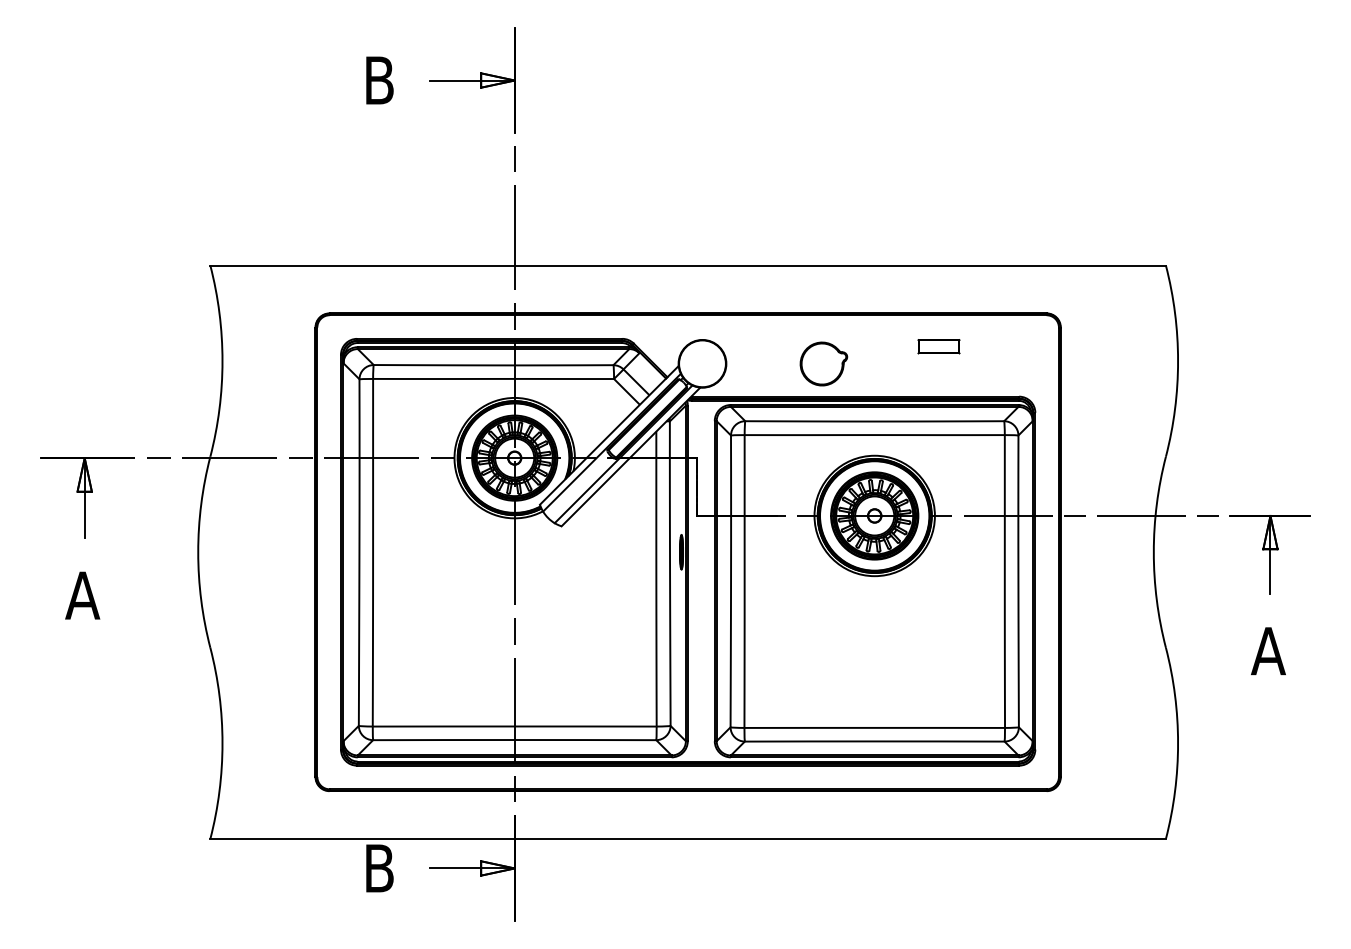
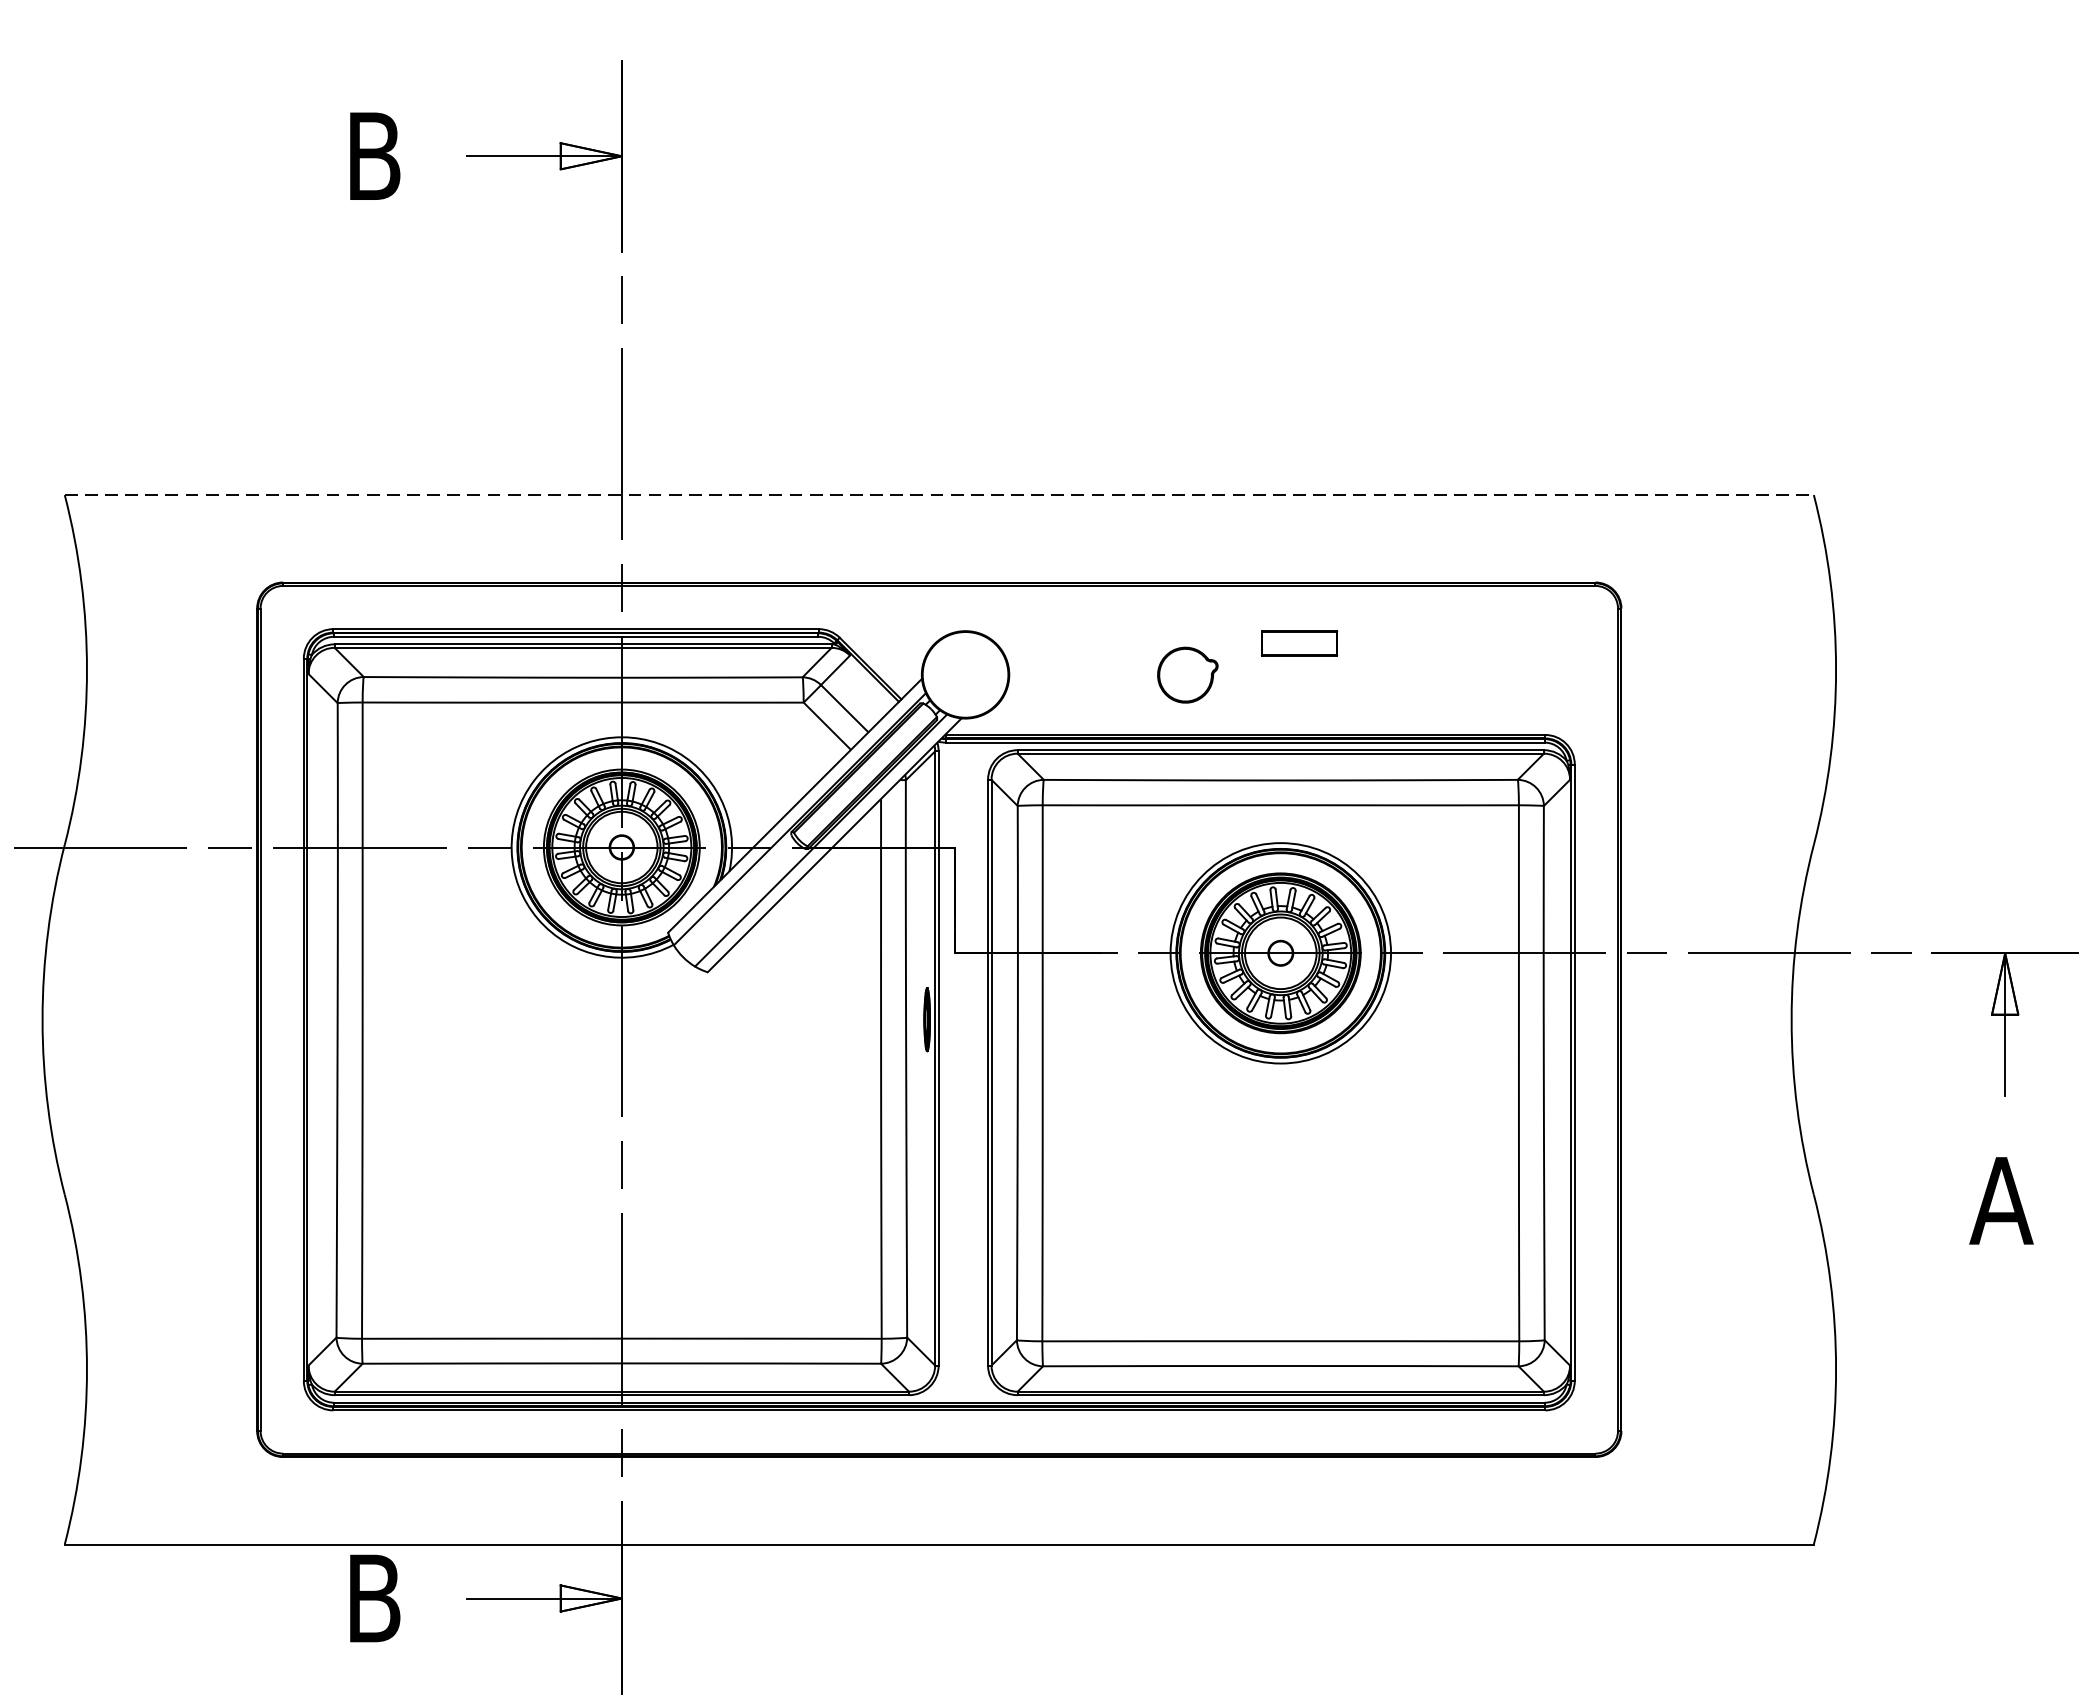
line: (688, 265) -> (939, 494), solid -> dashed
part: (938, 346) -> (1298, 643), moved
part: (823, 363) -> (1187, 674), size x0.7

